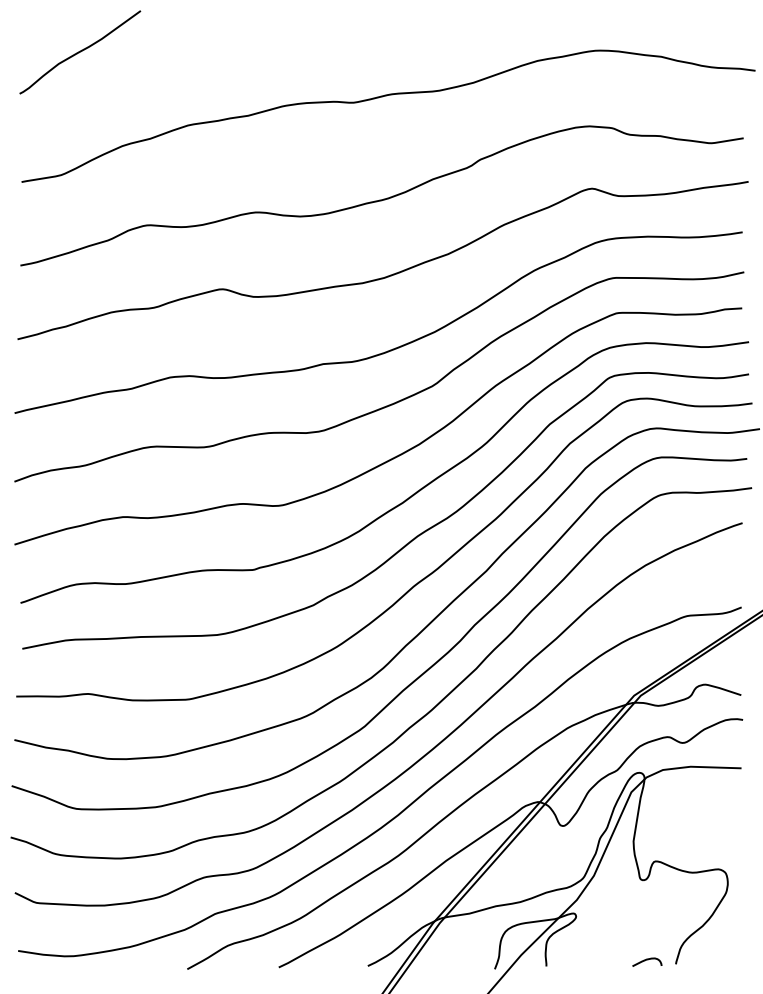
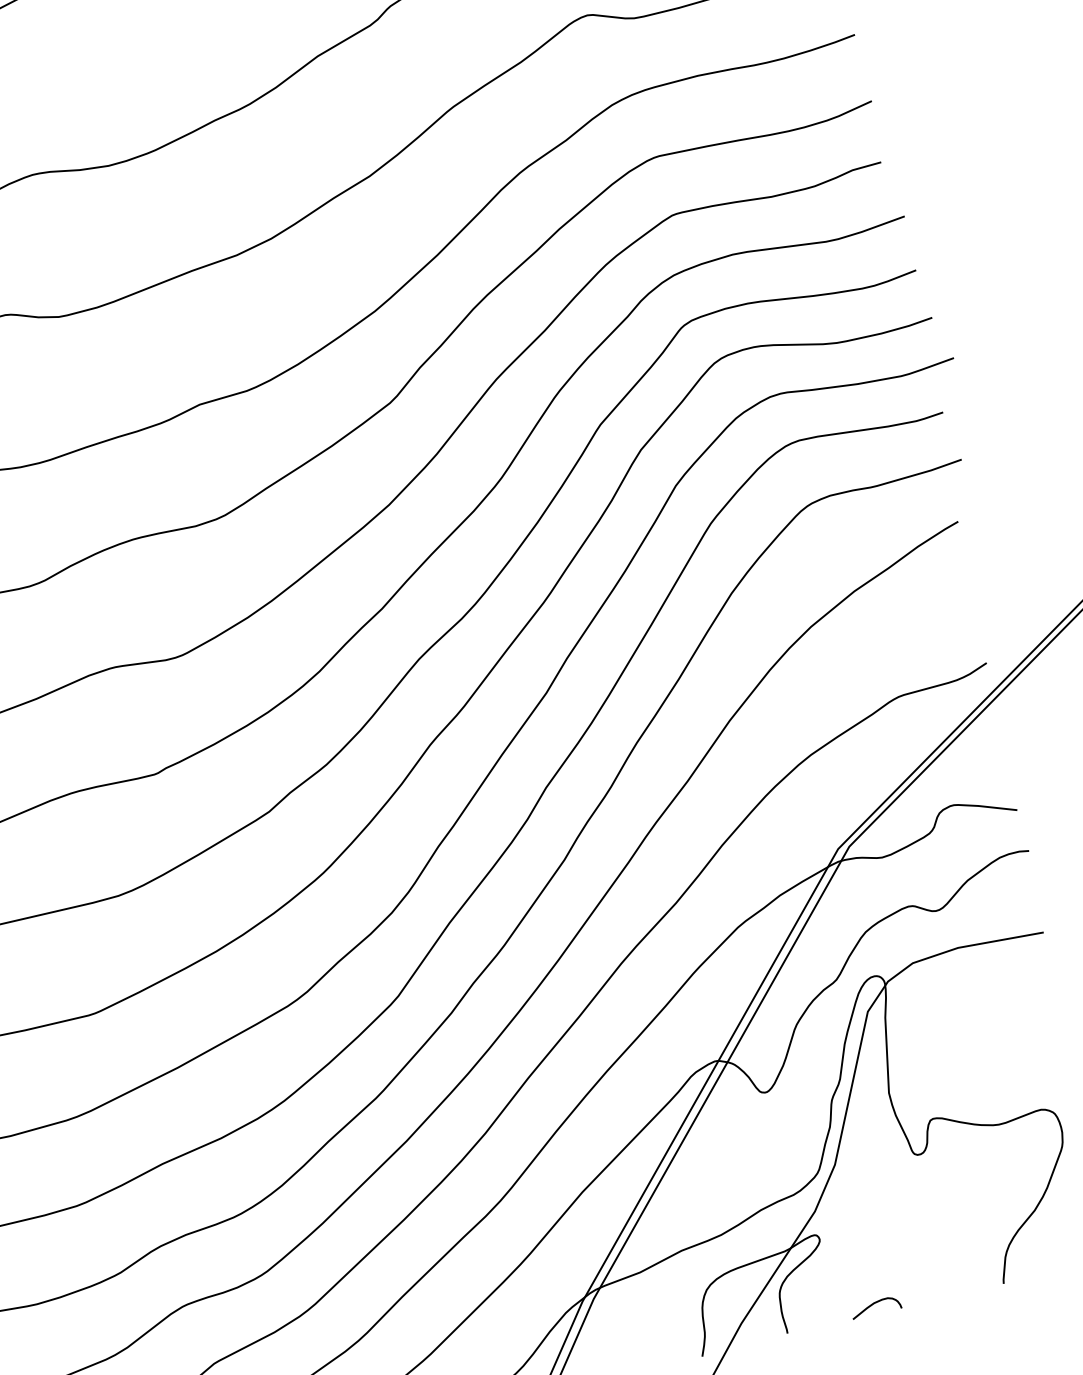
curve: (647, 960) -> (876, 1304), moved

